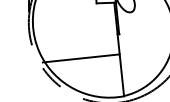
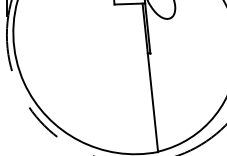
line: (80, 58) -> (88, 92), removed

